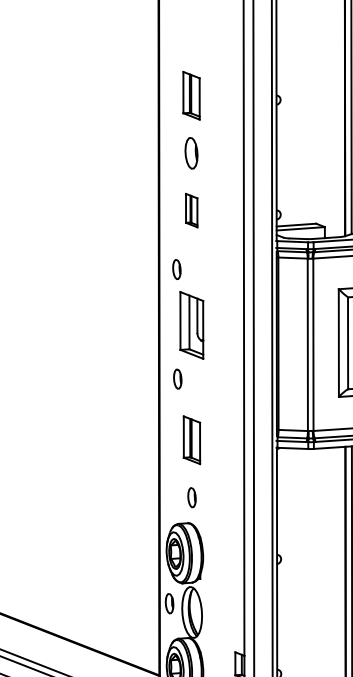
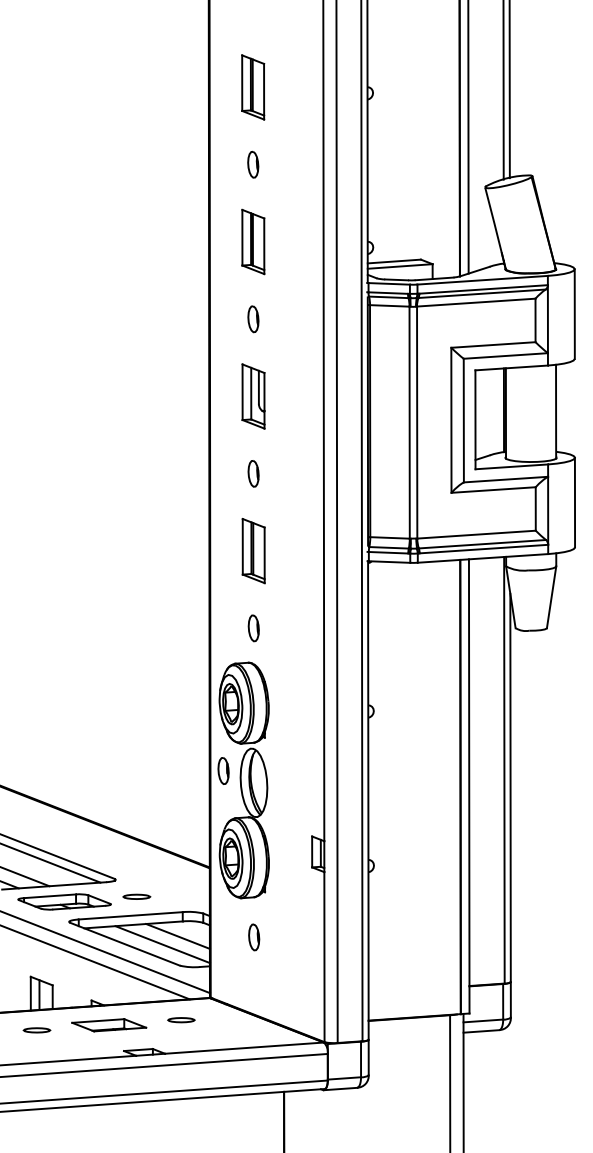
part: (191, 153) -> (253, 164), size x0.62
part: (191, 210) -> (253, 241), size x1.43
part: (176, 269) -> (253, 319), moved
part: (191, 325) -> (253, 396), size x0.71
part: (177, 378) -> (253, 473), moved

